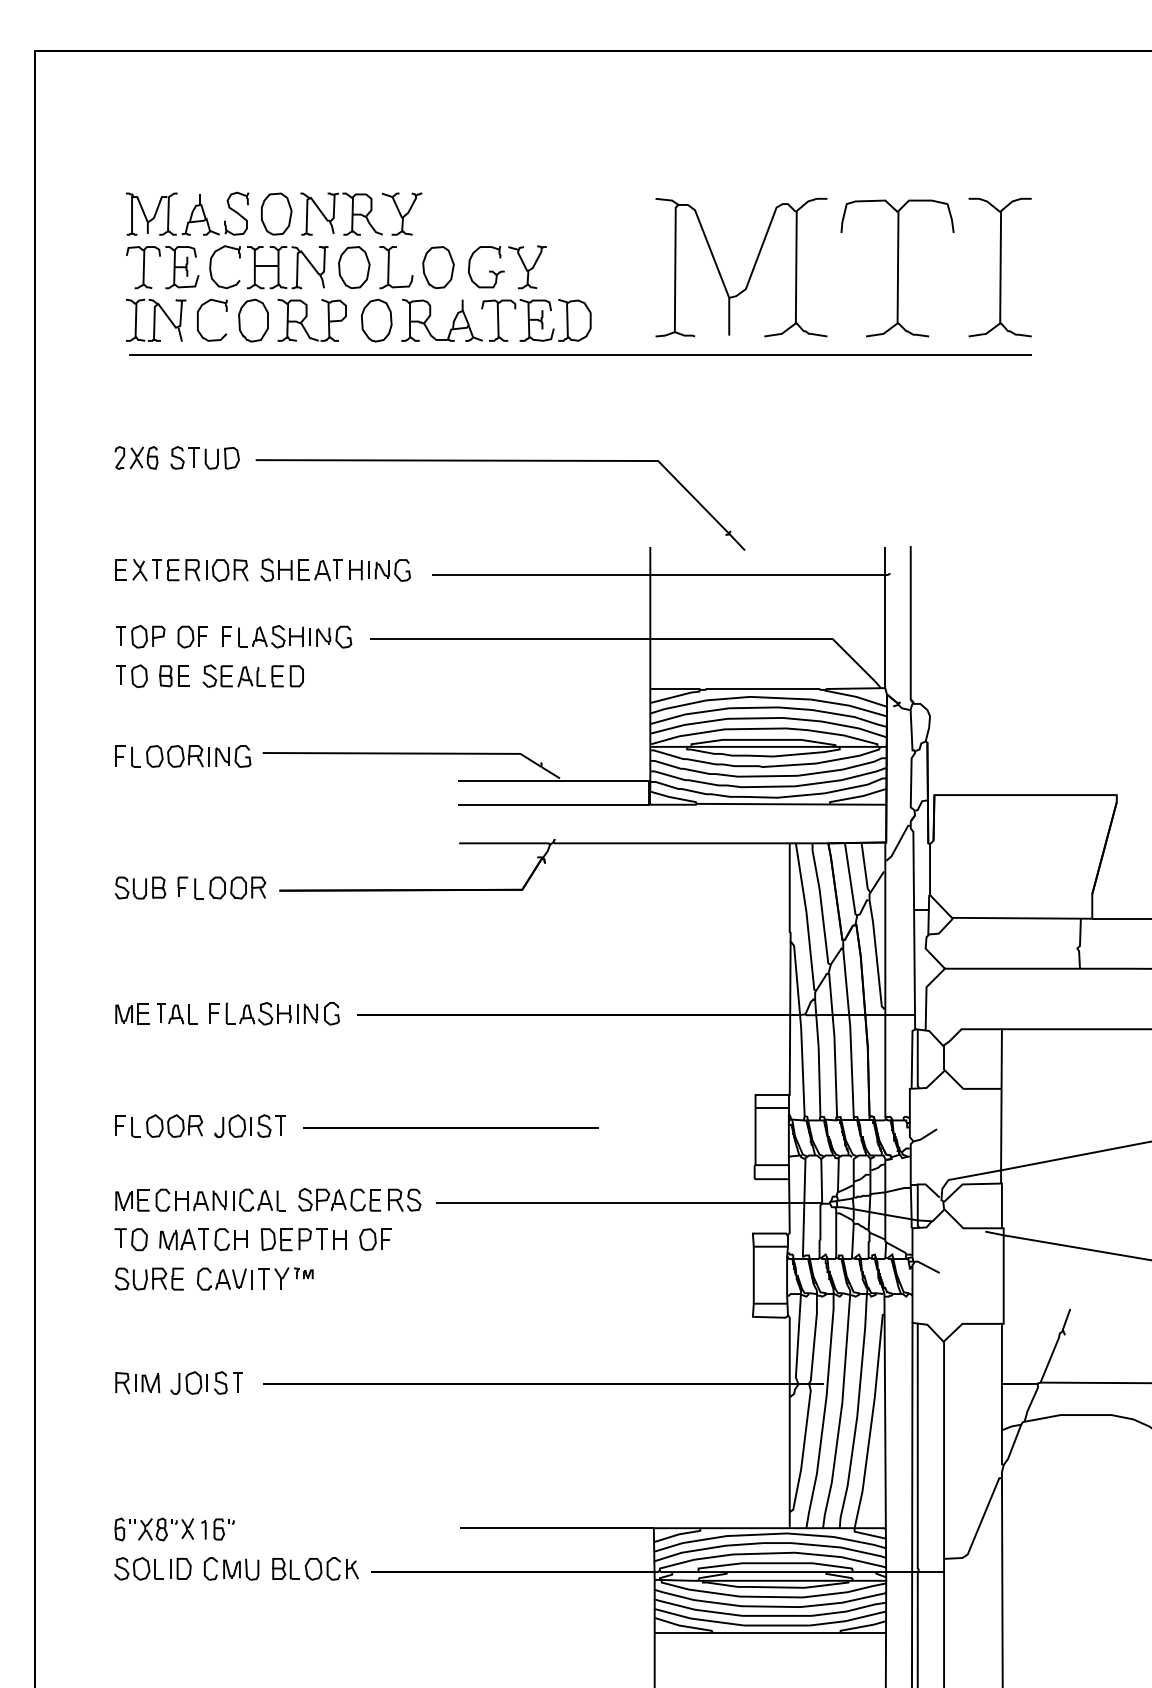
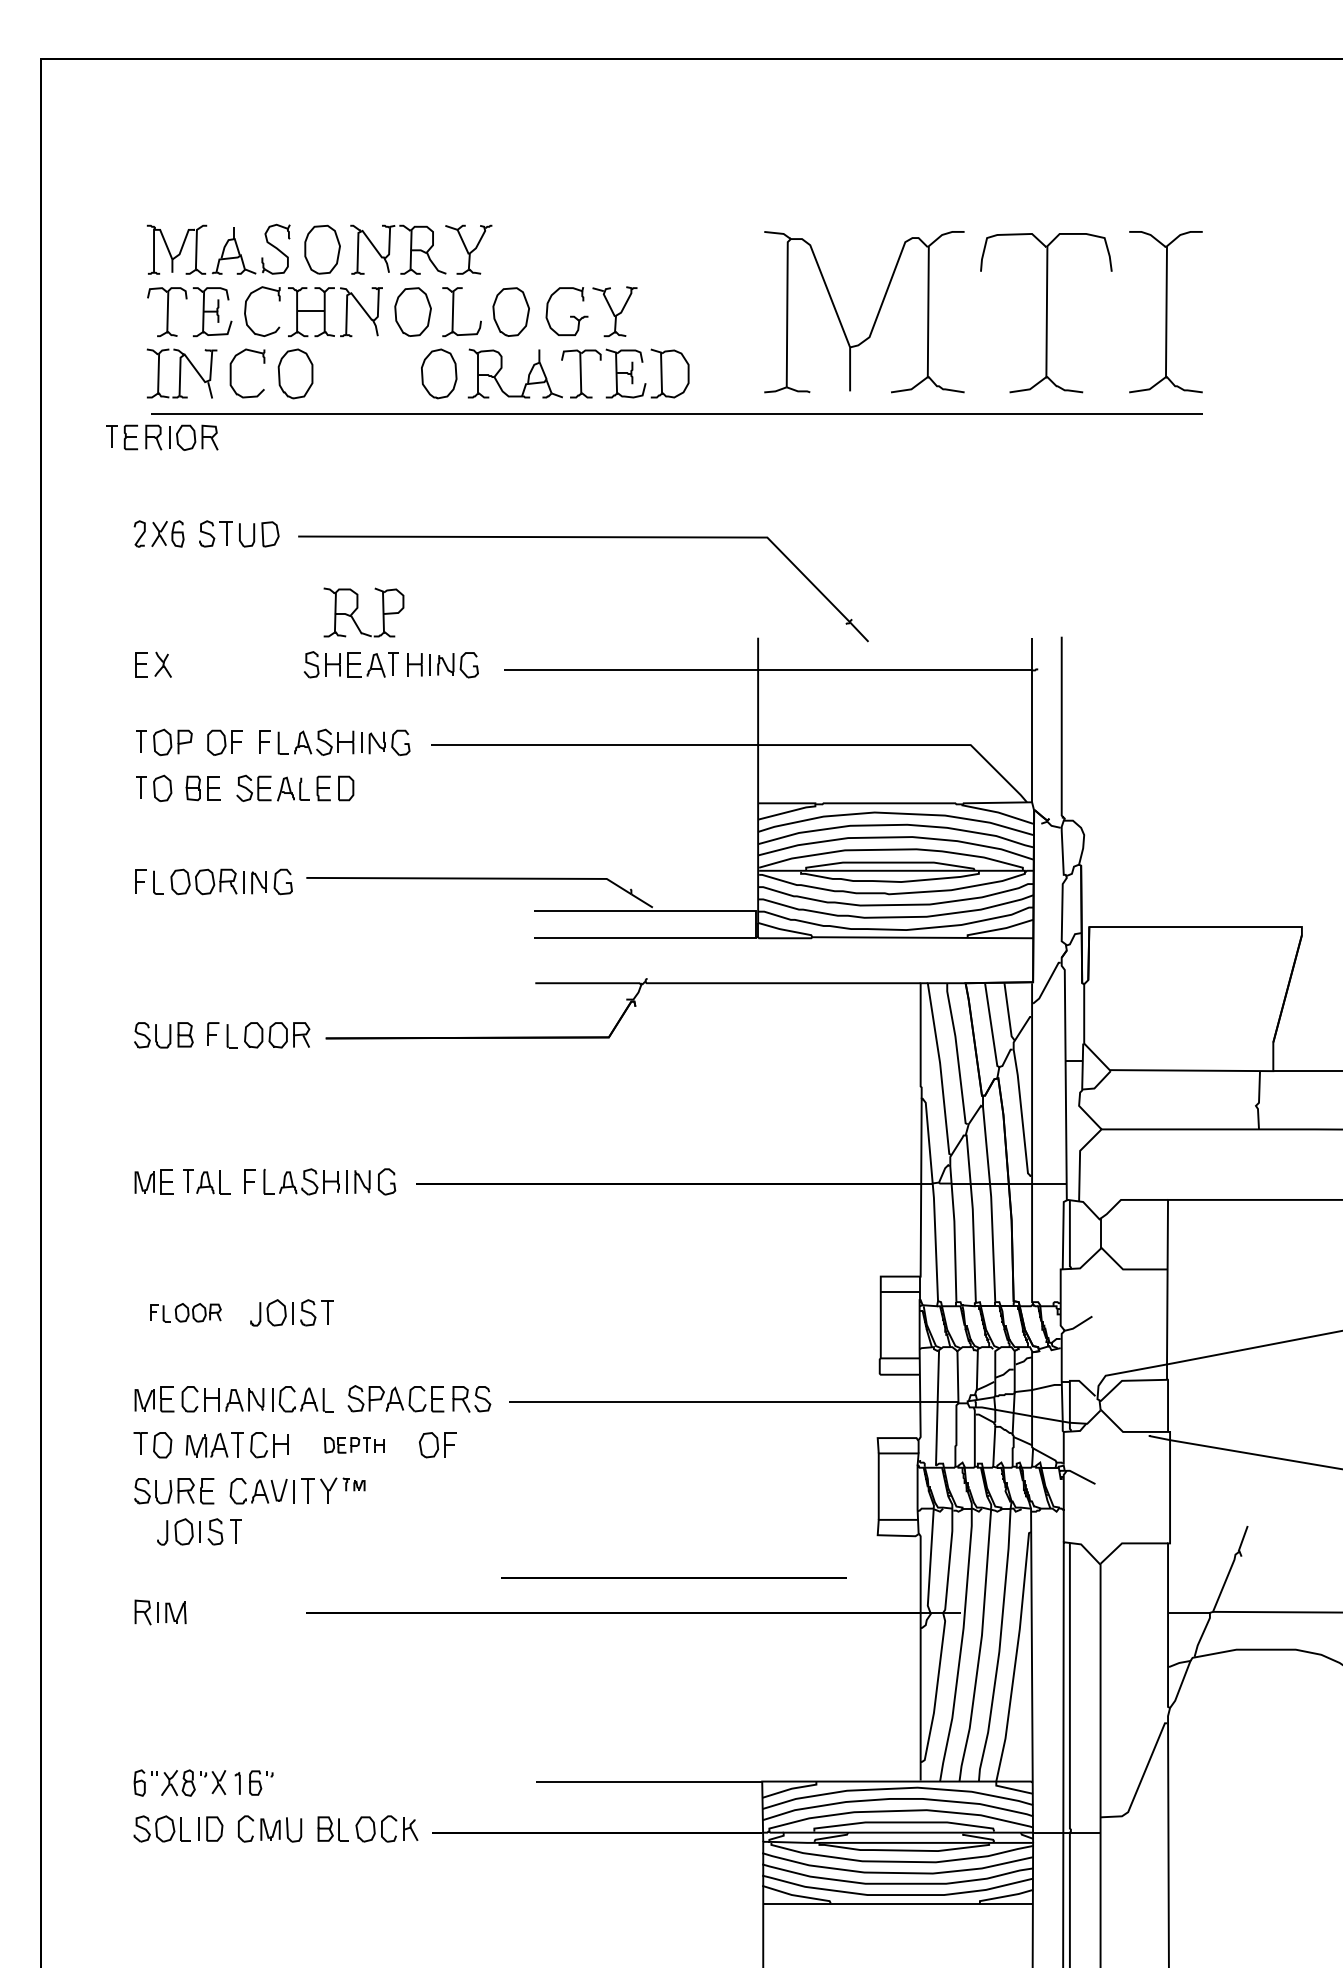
part: (311, 319) -> (363, 611), moved
part: (200, 570) -> (162, 437), moved
part: (159, 1125) -> (185, 1312), size x0.7
line: (450, 1127) -> (673, 1576), moved
part: (303, 1239) -> (353, 1445), size x0.6
part: (206, 1382) -> (198, 1531), moved

